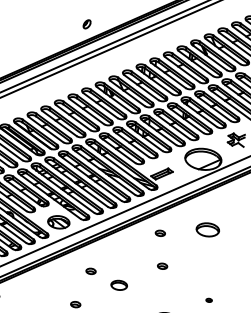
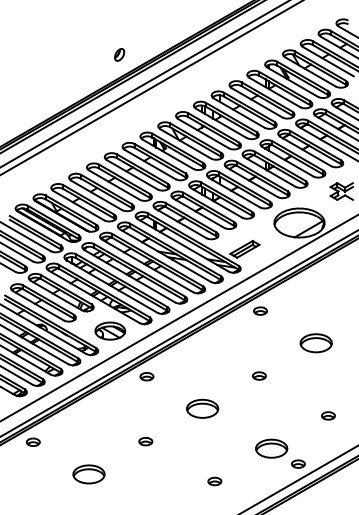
part: (207, 230) -> (315, 343), moved
part: (160, 232) -> (260, 310), moved
part: (90, 271) -> (146, 376), moved
part: (119, 285) -> (202, 408), size x1.43
part: (209, 300) -> (328, 415), size x1.67

